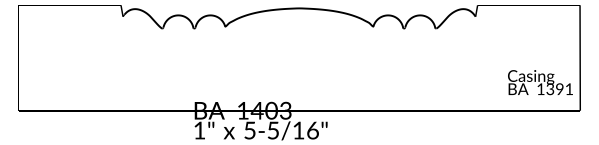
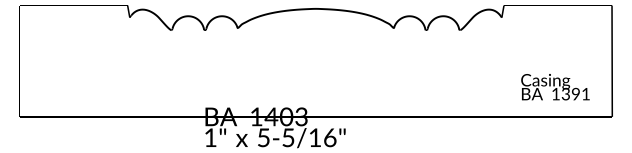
text: (540, 82) -> (555, 87), moved

